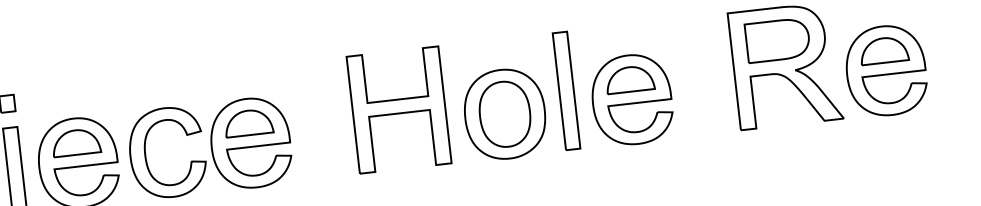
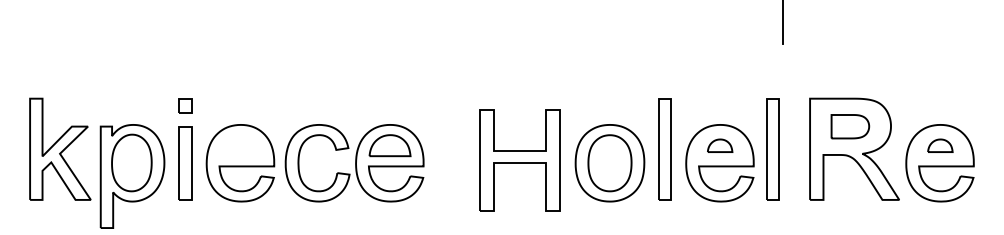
part: (777, 40) -> (850, 126), size x0.7
part: (884, 50) -> (940, 145), size x0.6
part: (690, 77) -> (772, 149), added
part: (629, 79) -> (719, 145), size x0.6
part: (398, 110) -> (519, 160), moved
part: (76, 142) -> (240, 145), removed

